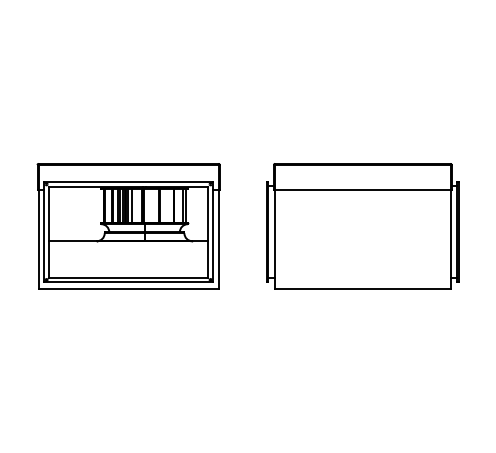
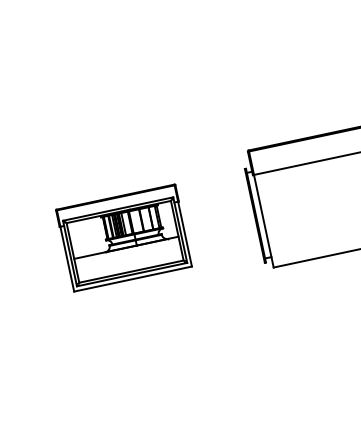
part: (128, 226) -> (124, 238), size x0.7

